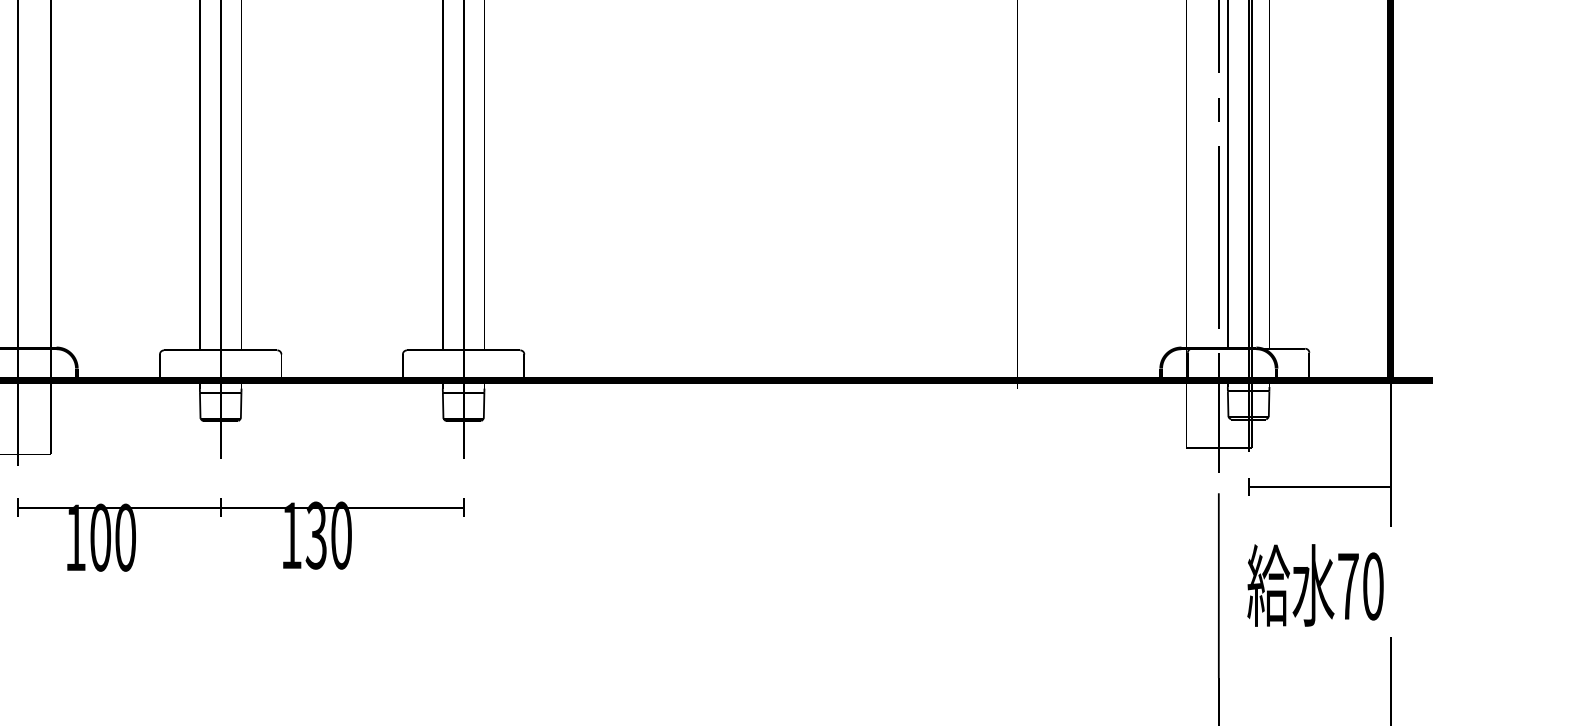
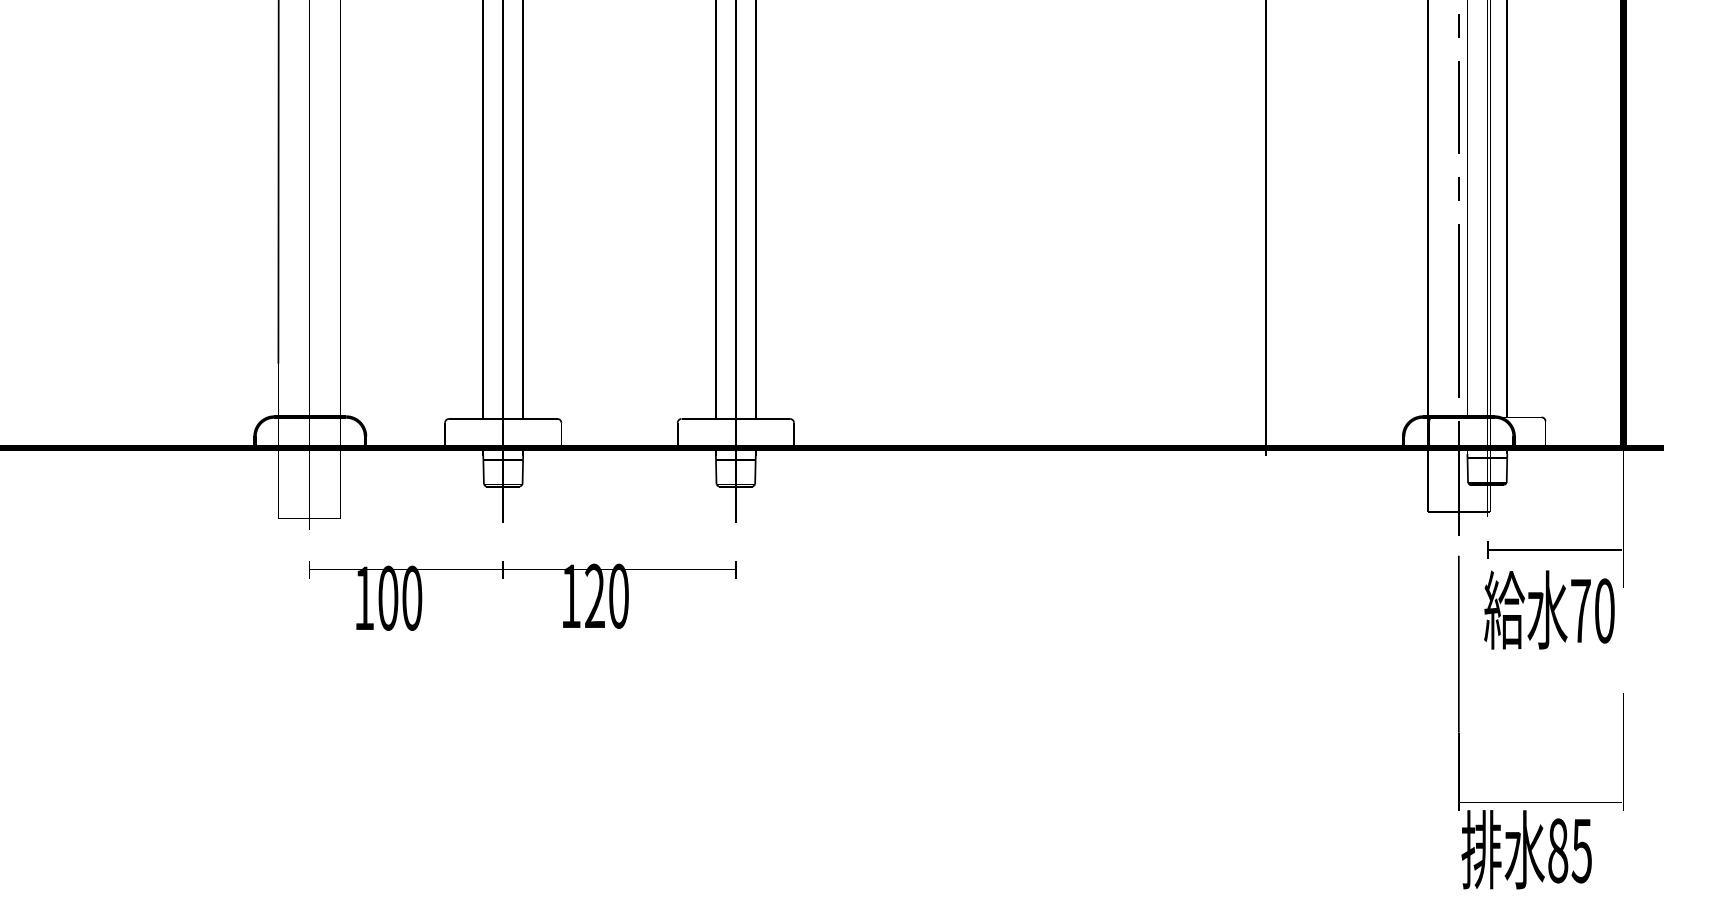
text: (316, 535) -> (594, 596), 130 -> 120
text: (1315, 584) -> (1549, 609), moved

